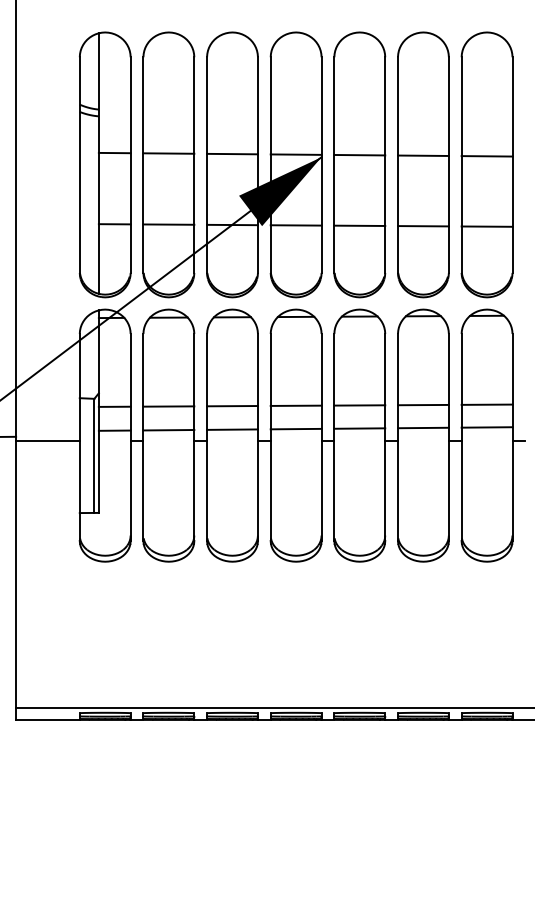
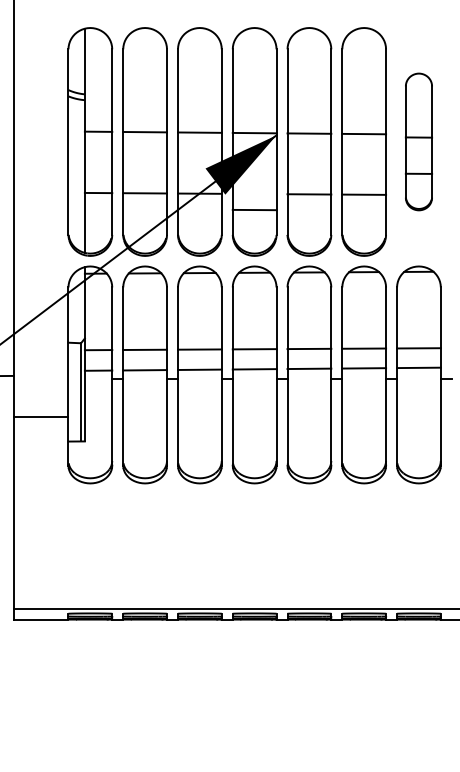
part: (486, 164) -> (418, 141), size x0.6
line: (295, 224) -> (254, 209), moved
line: (47, 440) -> (40, 417), moved

